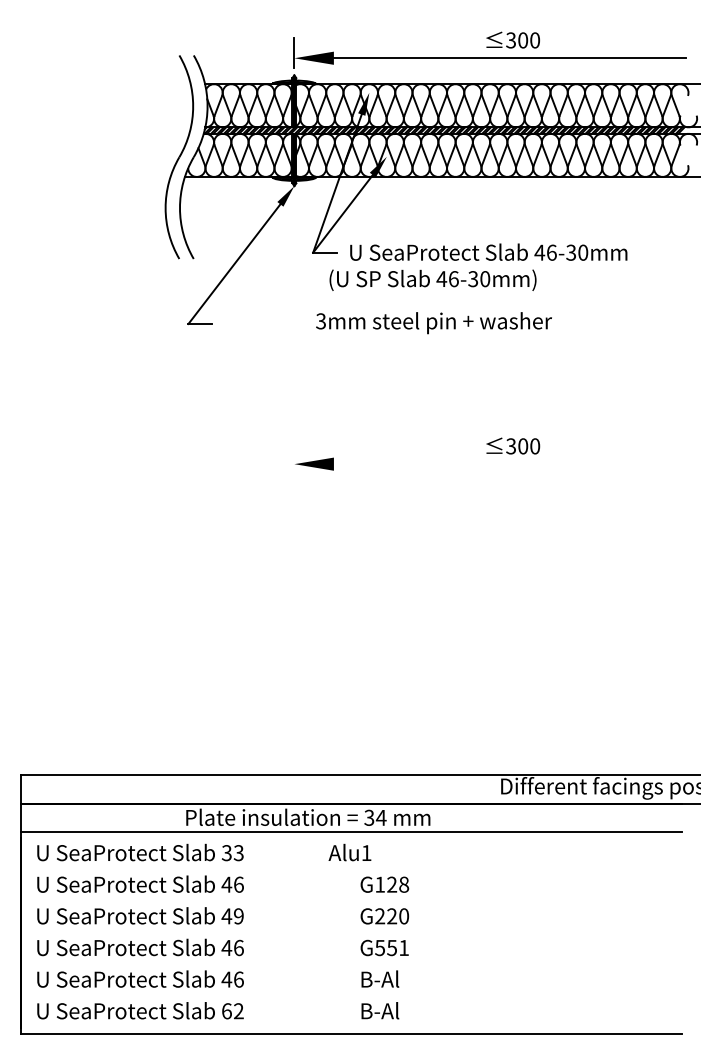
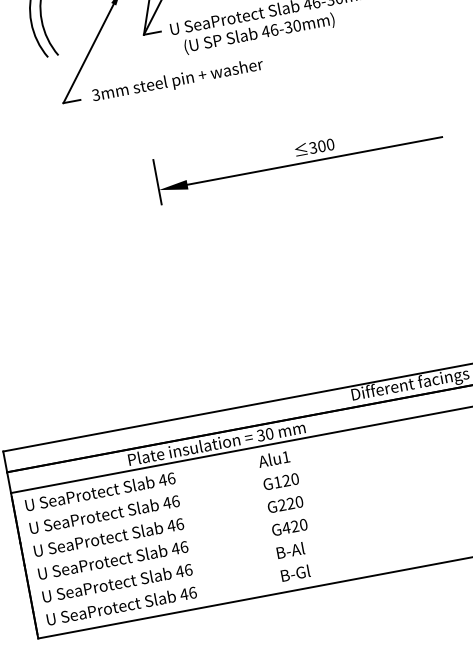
text: (432, 279) -> (259, 33), moved
text: (433, 323) -> (177, 81), moved
line: (294, 452) -> (157, 181), added
line: (509, 464) -> (314, 161), added
text: (380, 817) -> (268, 433), 34 -> 30
text: (349, 852) -> (273, 459), moved
text: (232, 853) -> (166, 479), 33 -> 46
text: (404, 884) -> (295, 478), G128 -> G120
text: (238, 916) -> (179, 524), 49 -> 46
text: (391, 947) -> (294, 526), G551 -> G420
text: (390, 1010) -> (302, 571), B-Al -> B-Gl
text: (232, 1011) -> (188, 593), 62 -> 46

